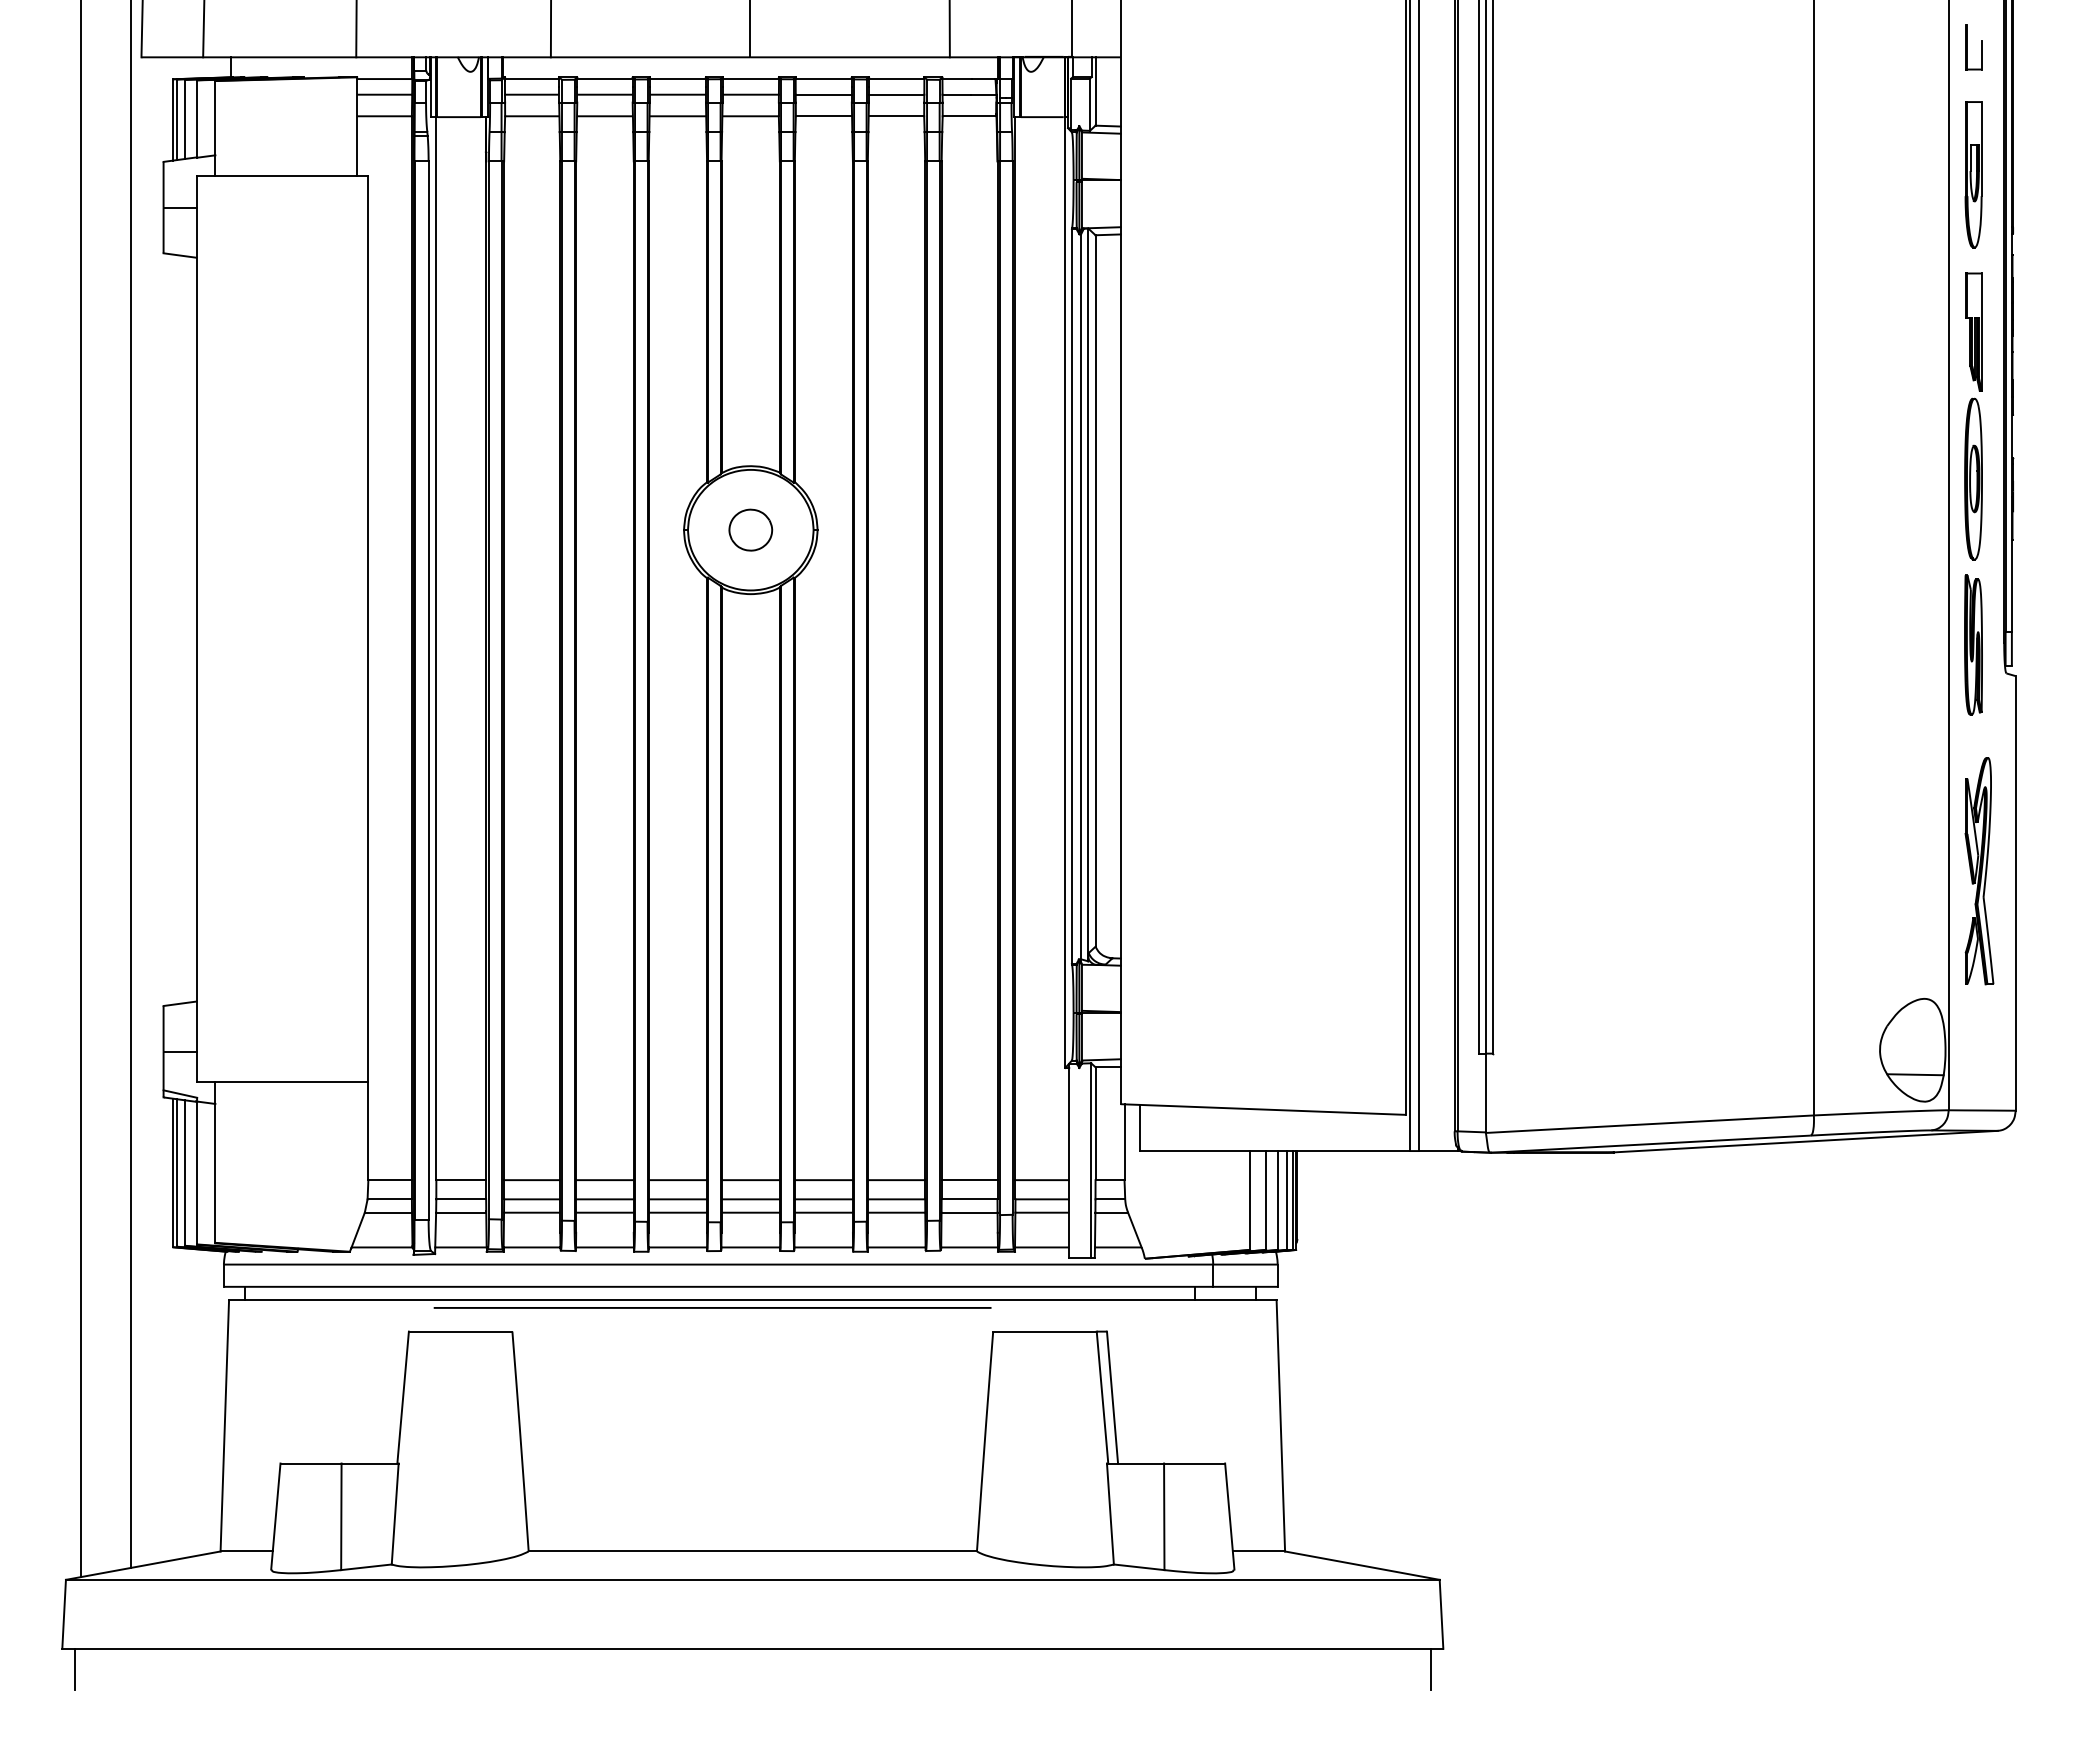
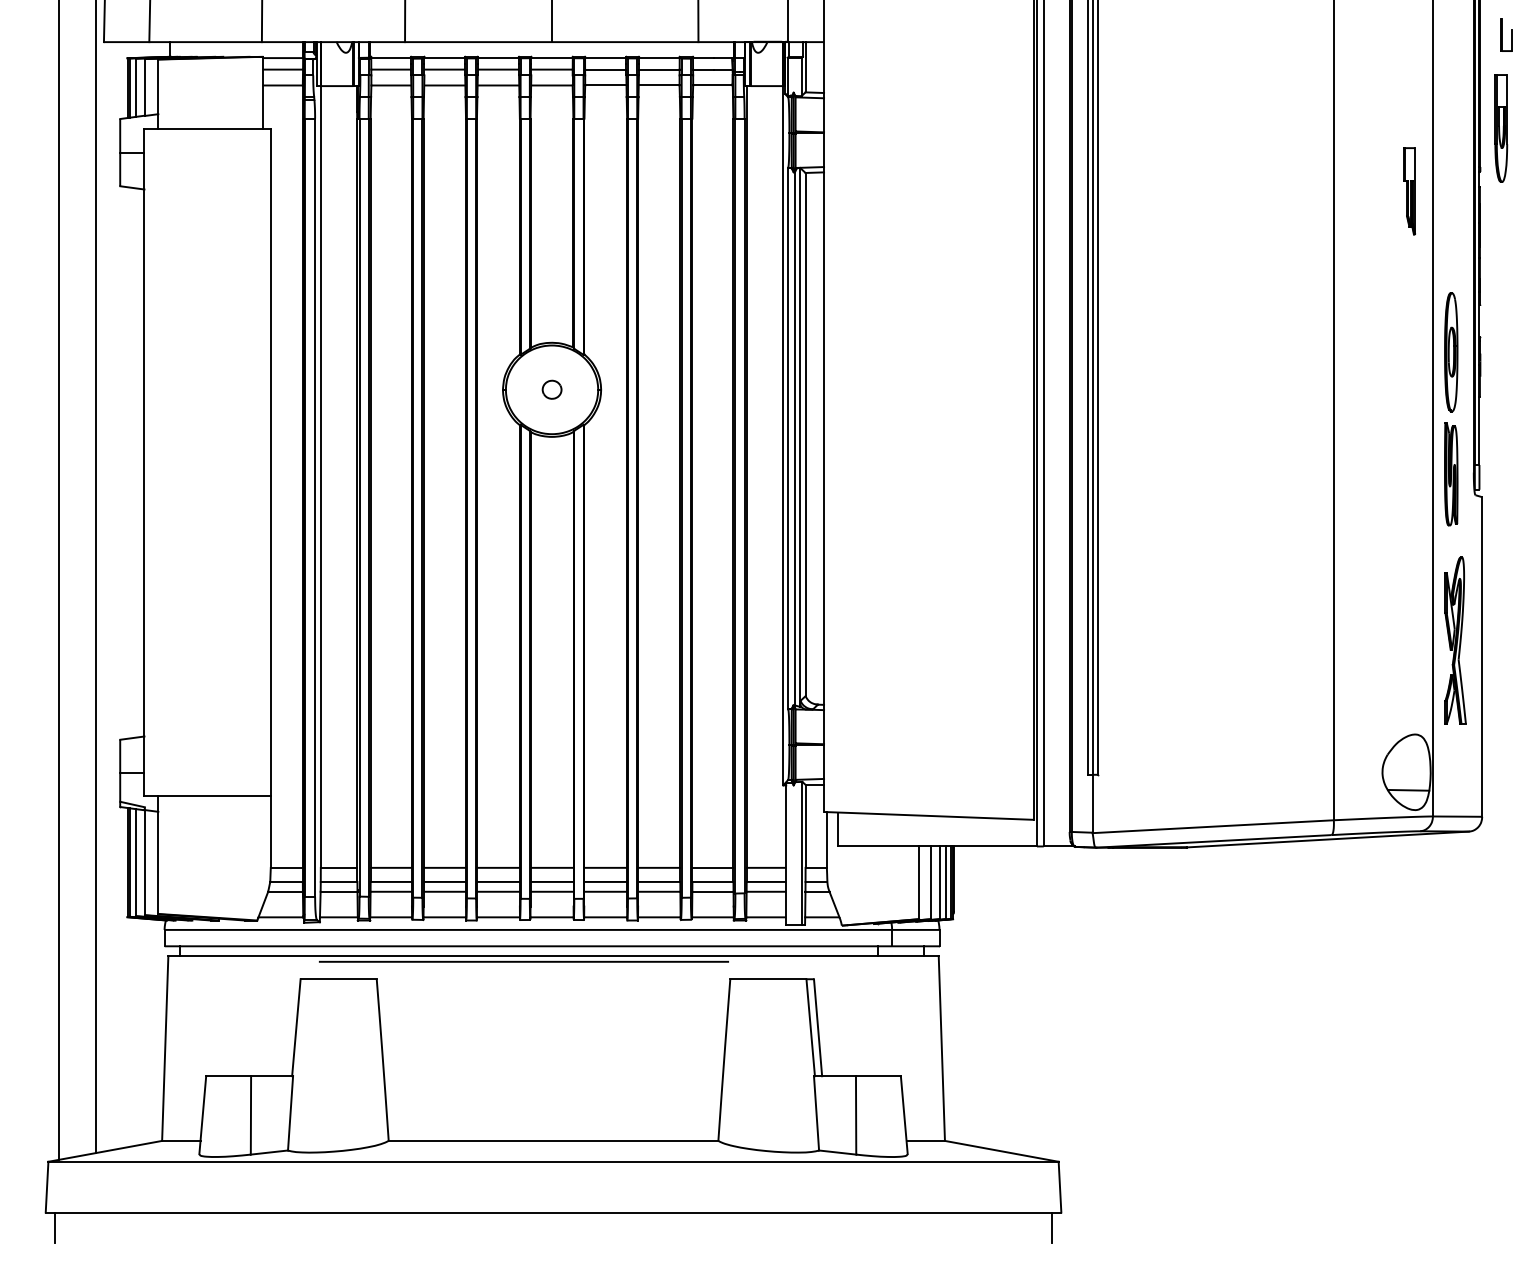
part: (1973, 47) -> (1506, 34), moved
part: (1973, 174) -> (1501, 128), moved
part: (1973, 331) -> (1409, 190), moved
part: (750, 529) -> (551, 389), size x0.6

